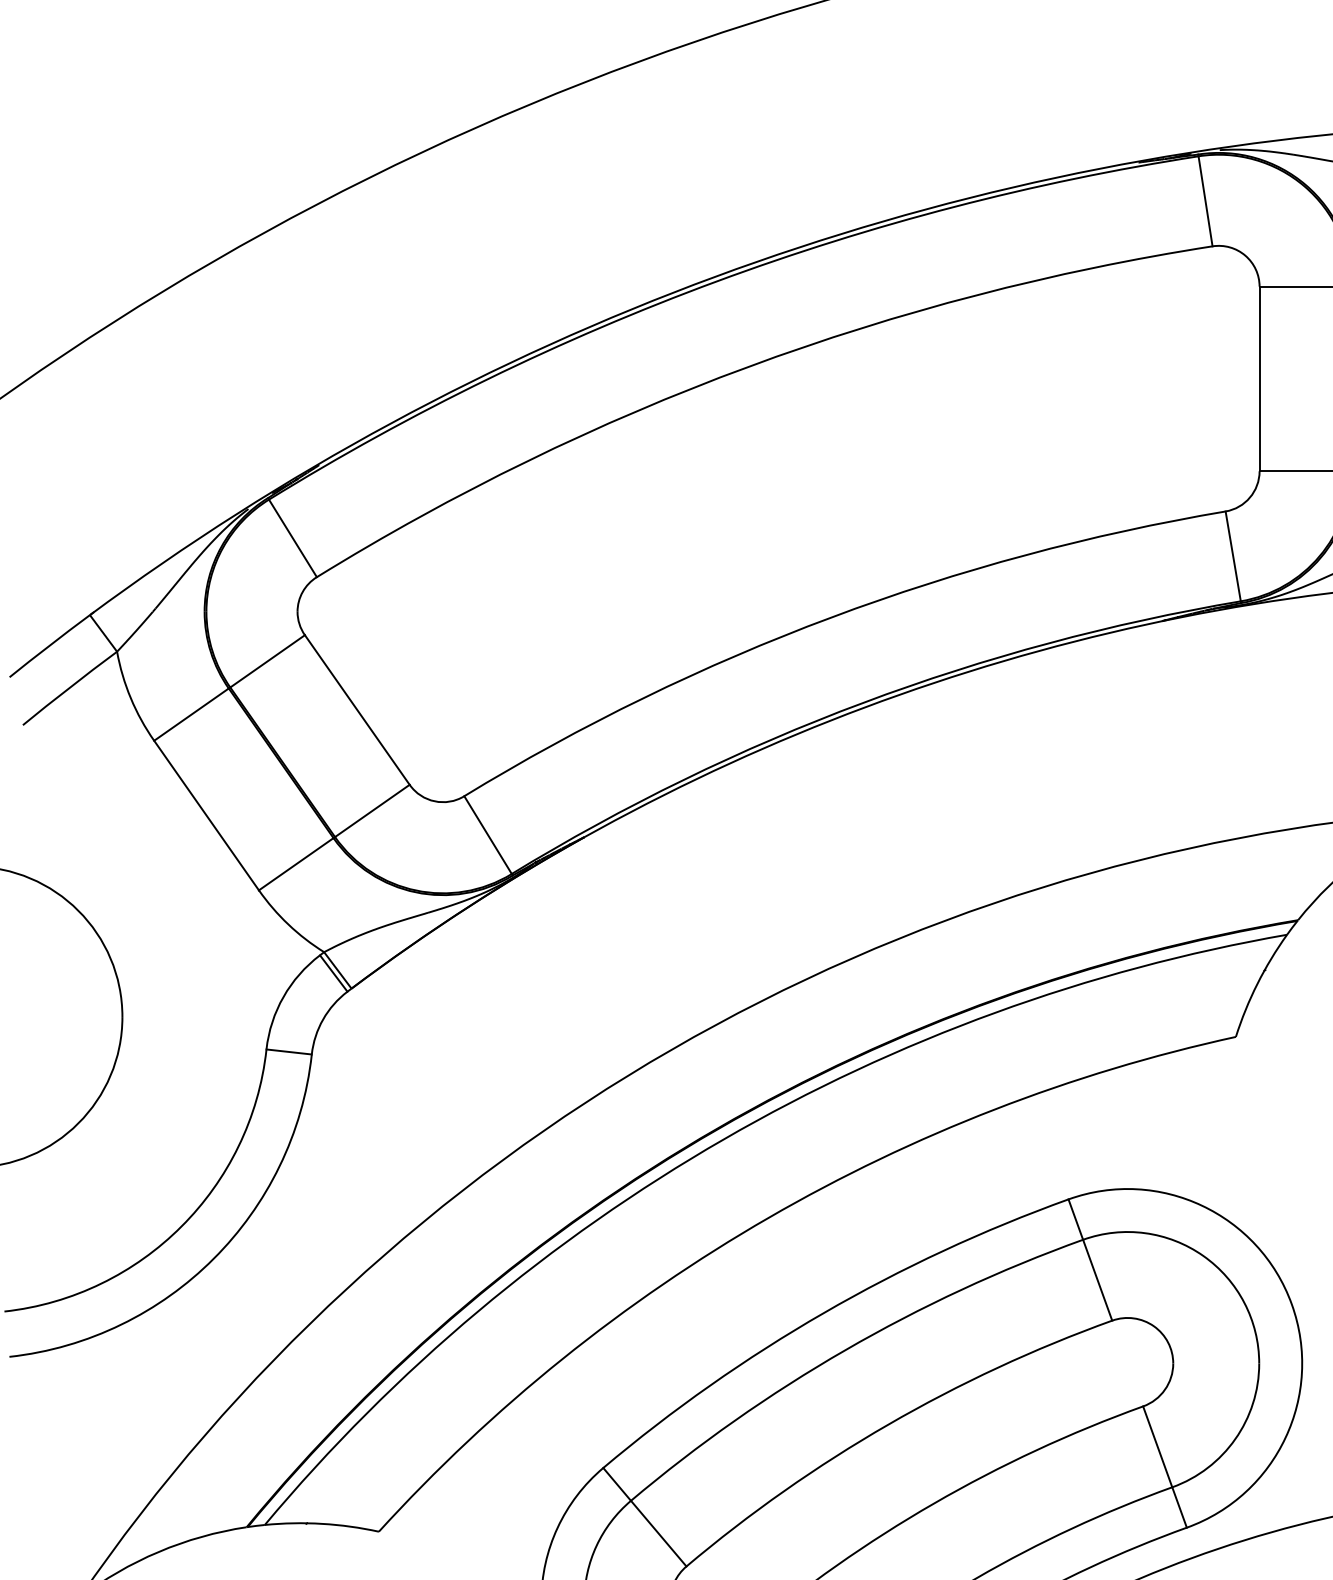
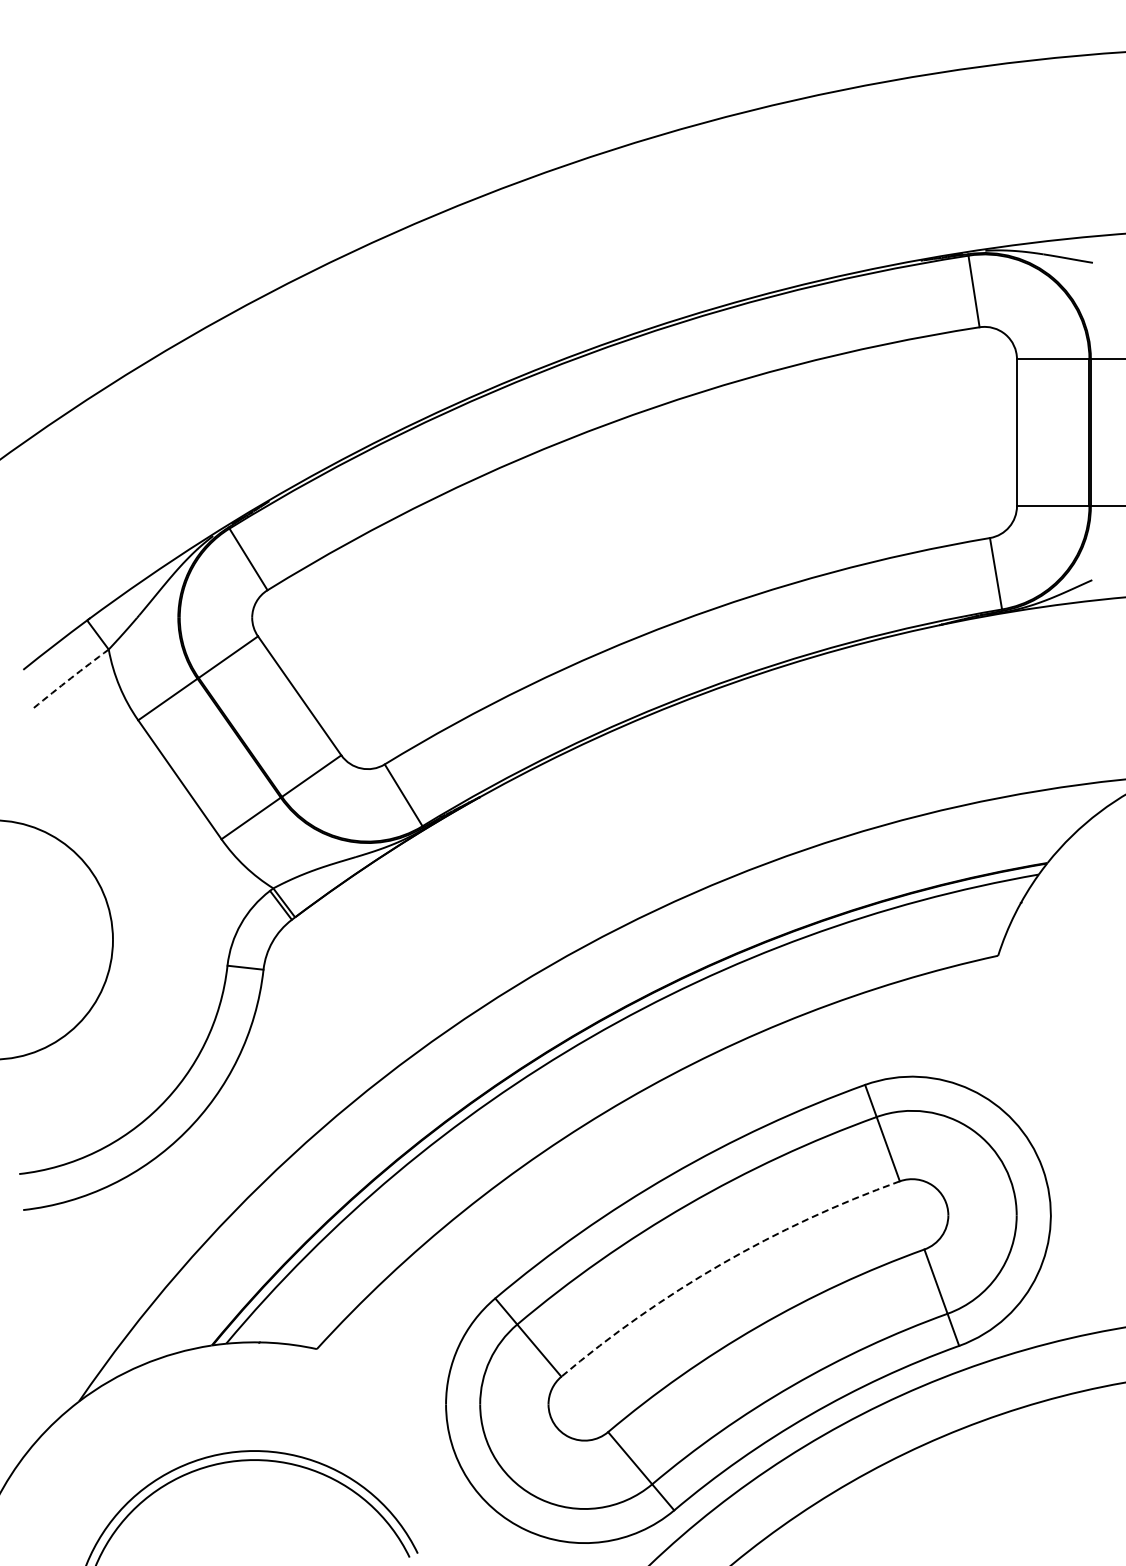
arc: (68, 688) -> (70, 678), solid -> dashed
arc: (887, 1424) -> (721, 1263), solid -> dashed

